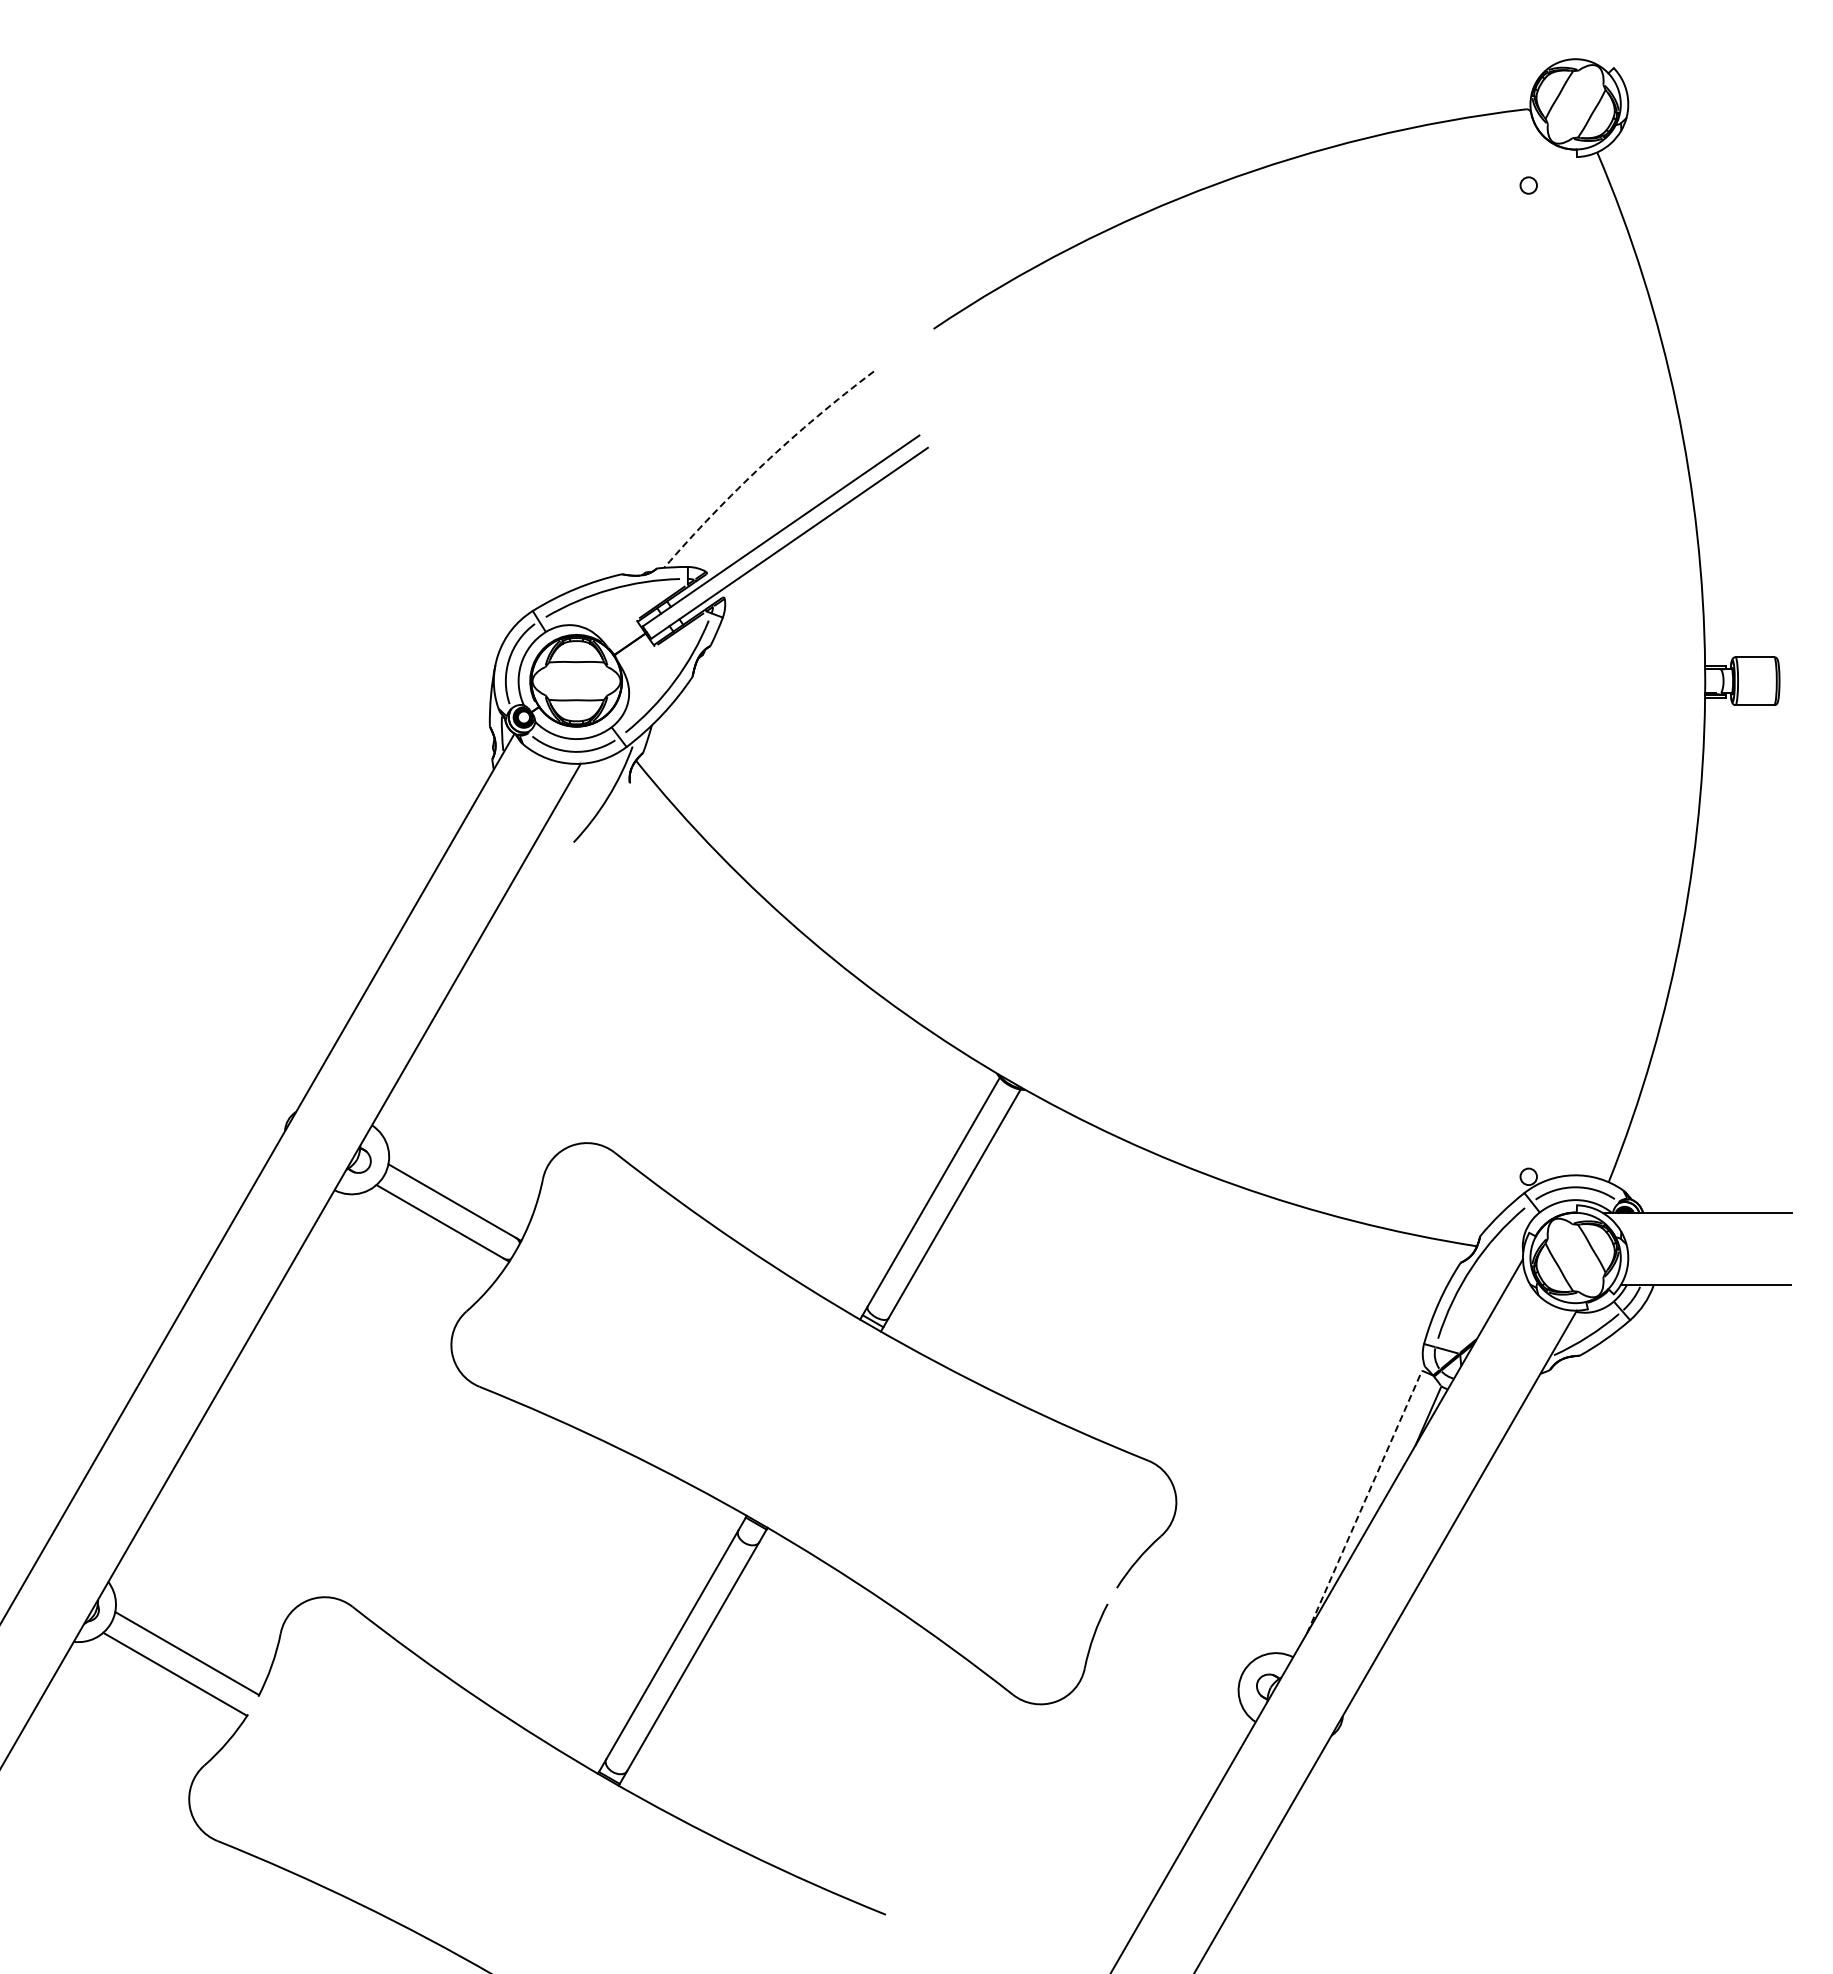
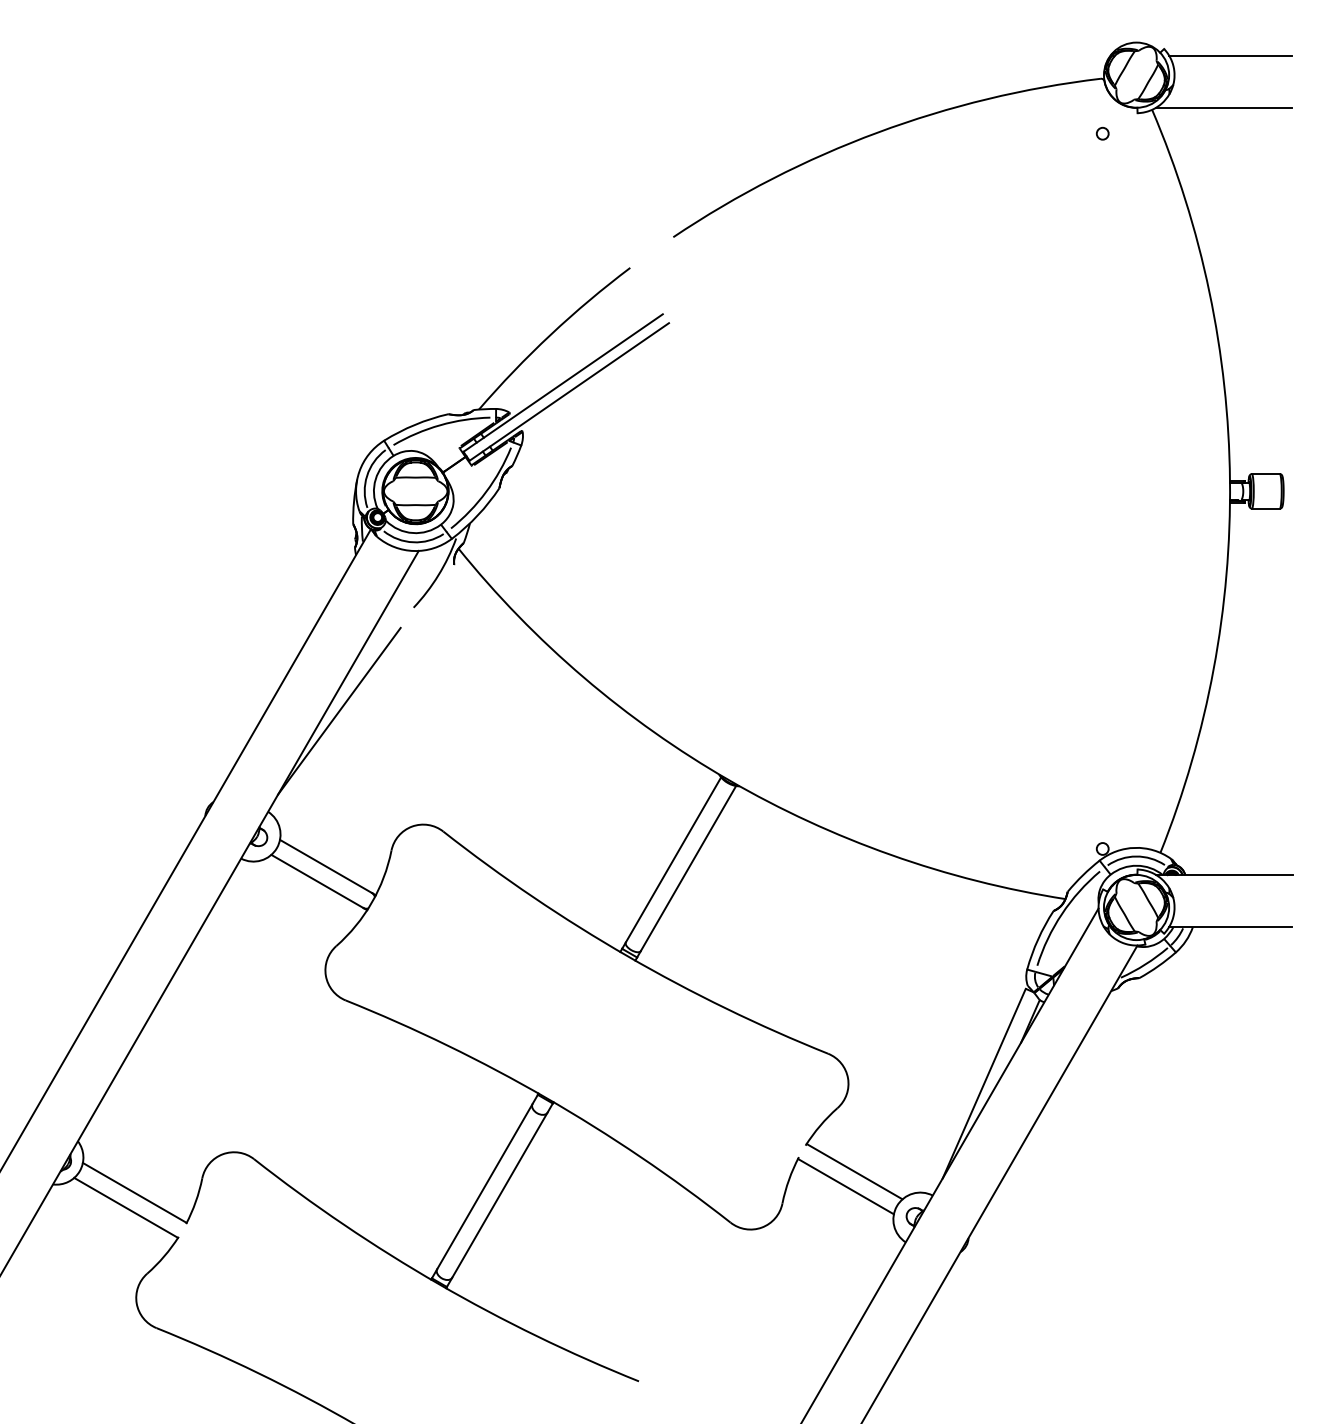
line: (1705, 77) -> (1230, 55), added
line: (1696, 149) -> (1223, 107), added
arc: (763, 464) -> (550, 335), dashed -> solid
line: (470, 985) -> (339, 710), added
line: (1364, 1501) -> (984, 1083), dashed -> solid
line: (1184, 1623) -> (854, 1171), added
line: (1172, 1644) -> (845, 1186), added

